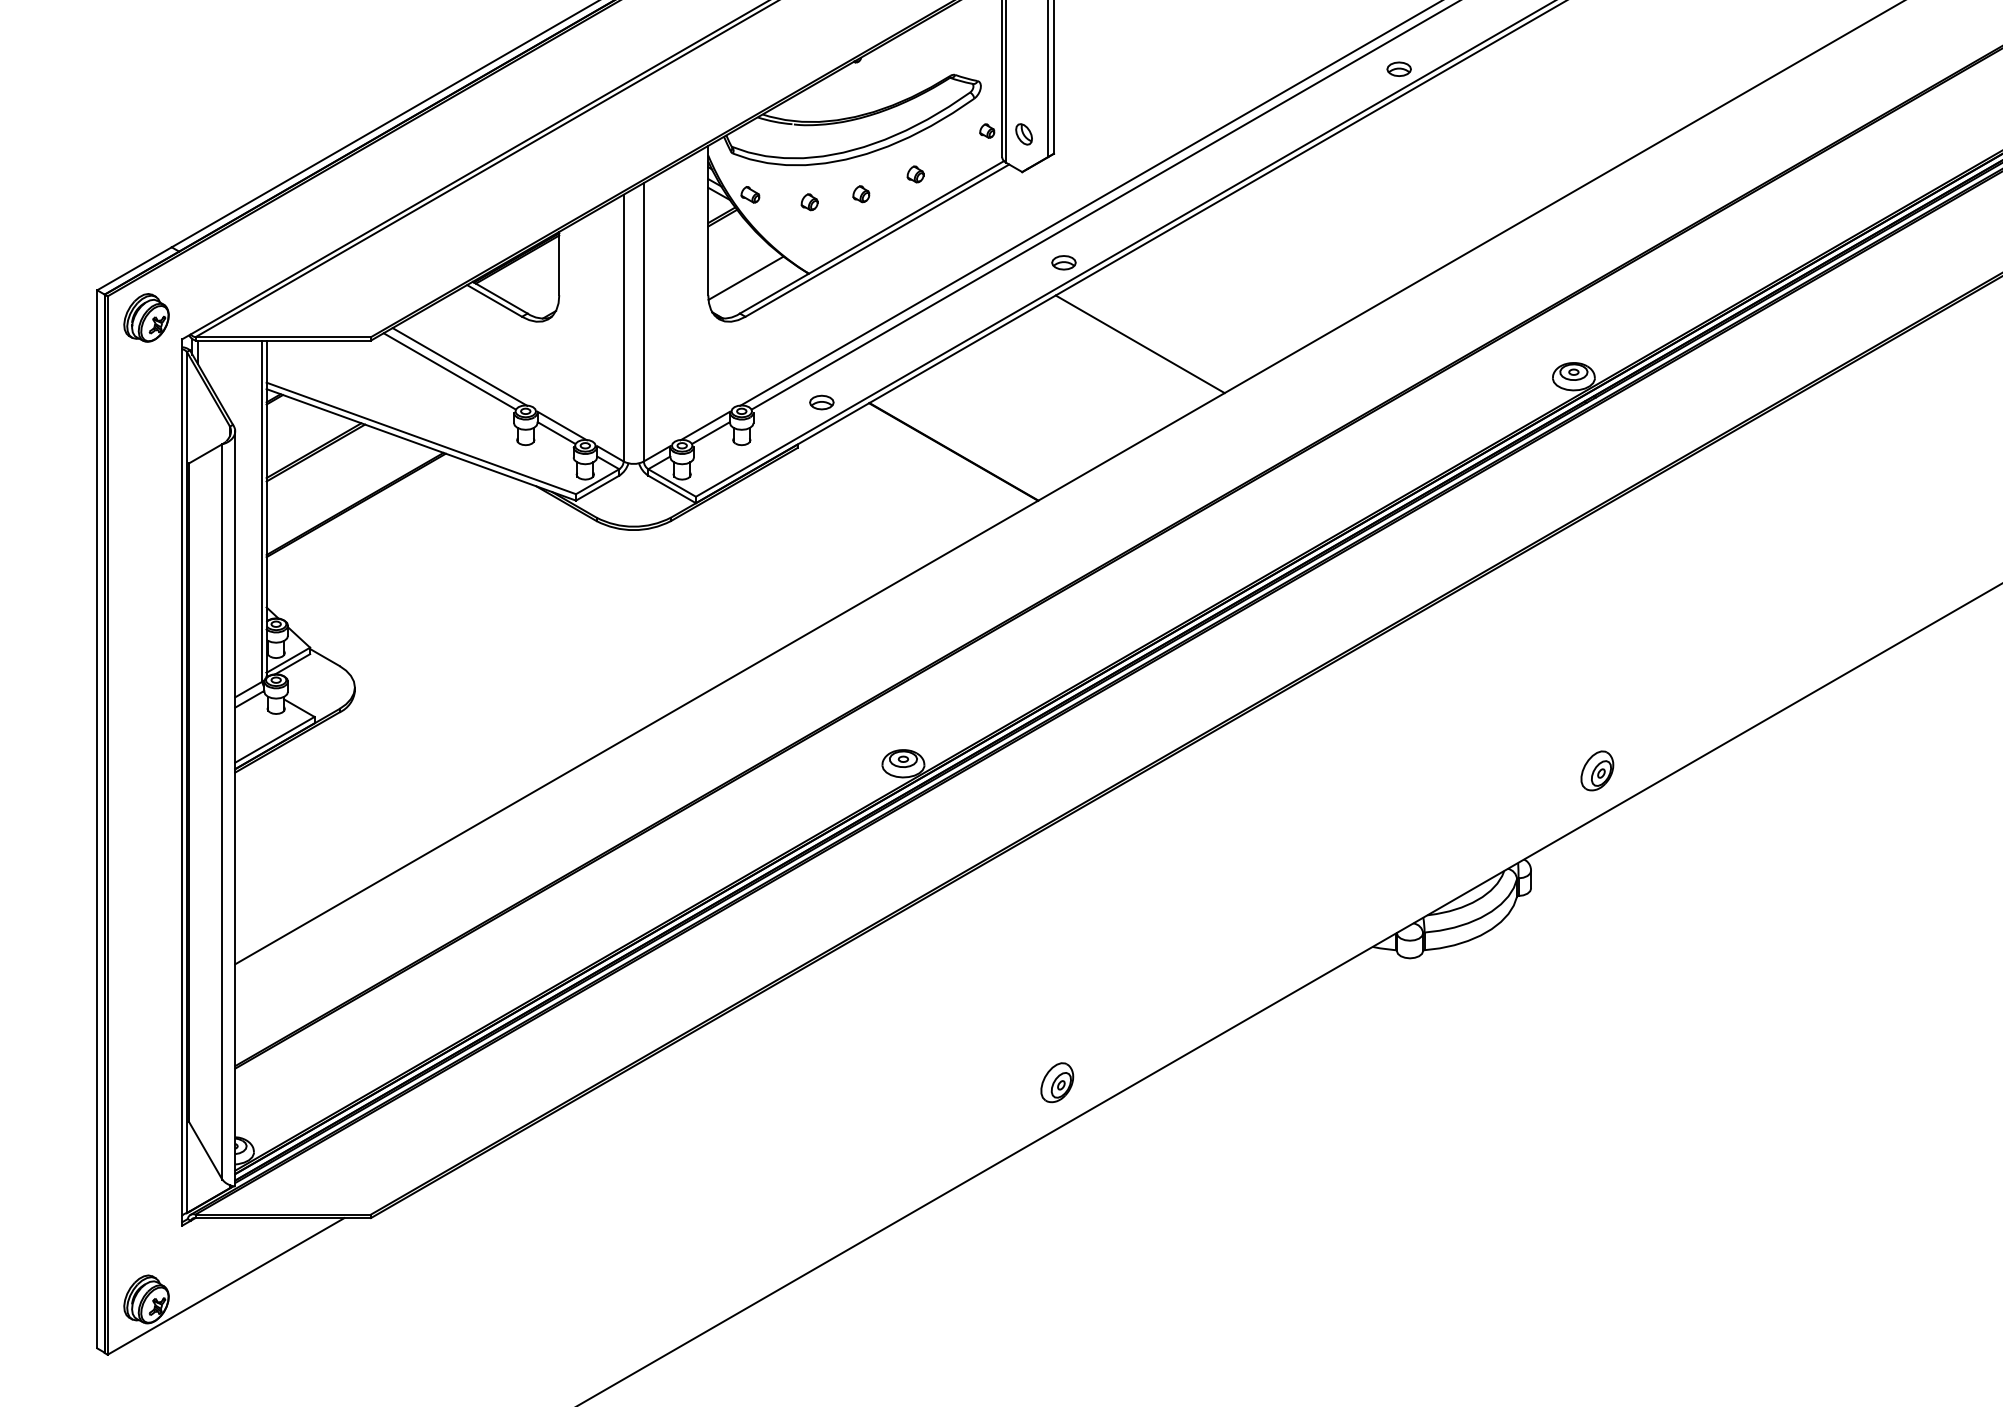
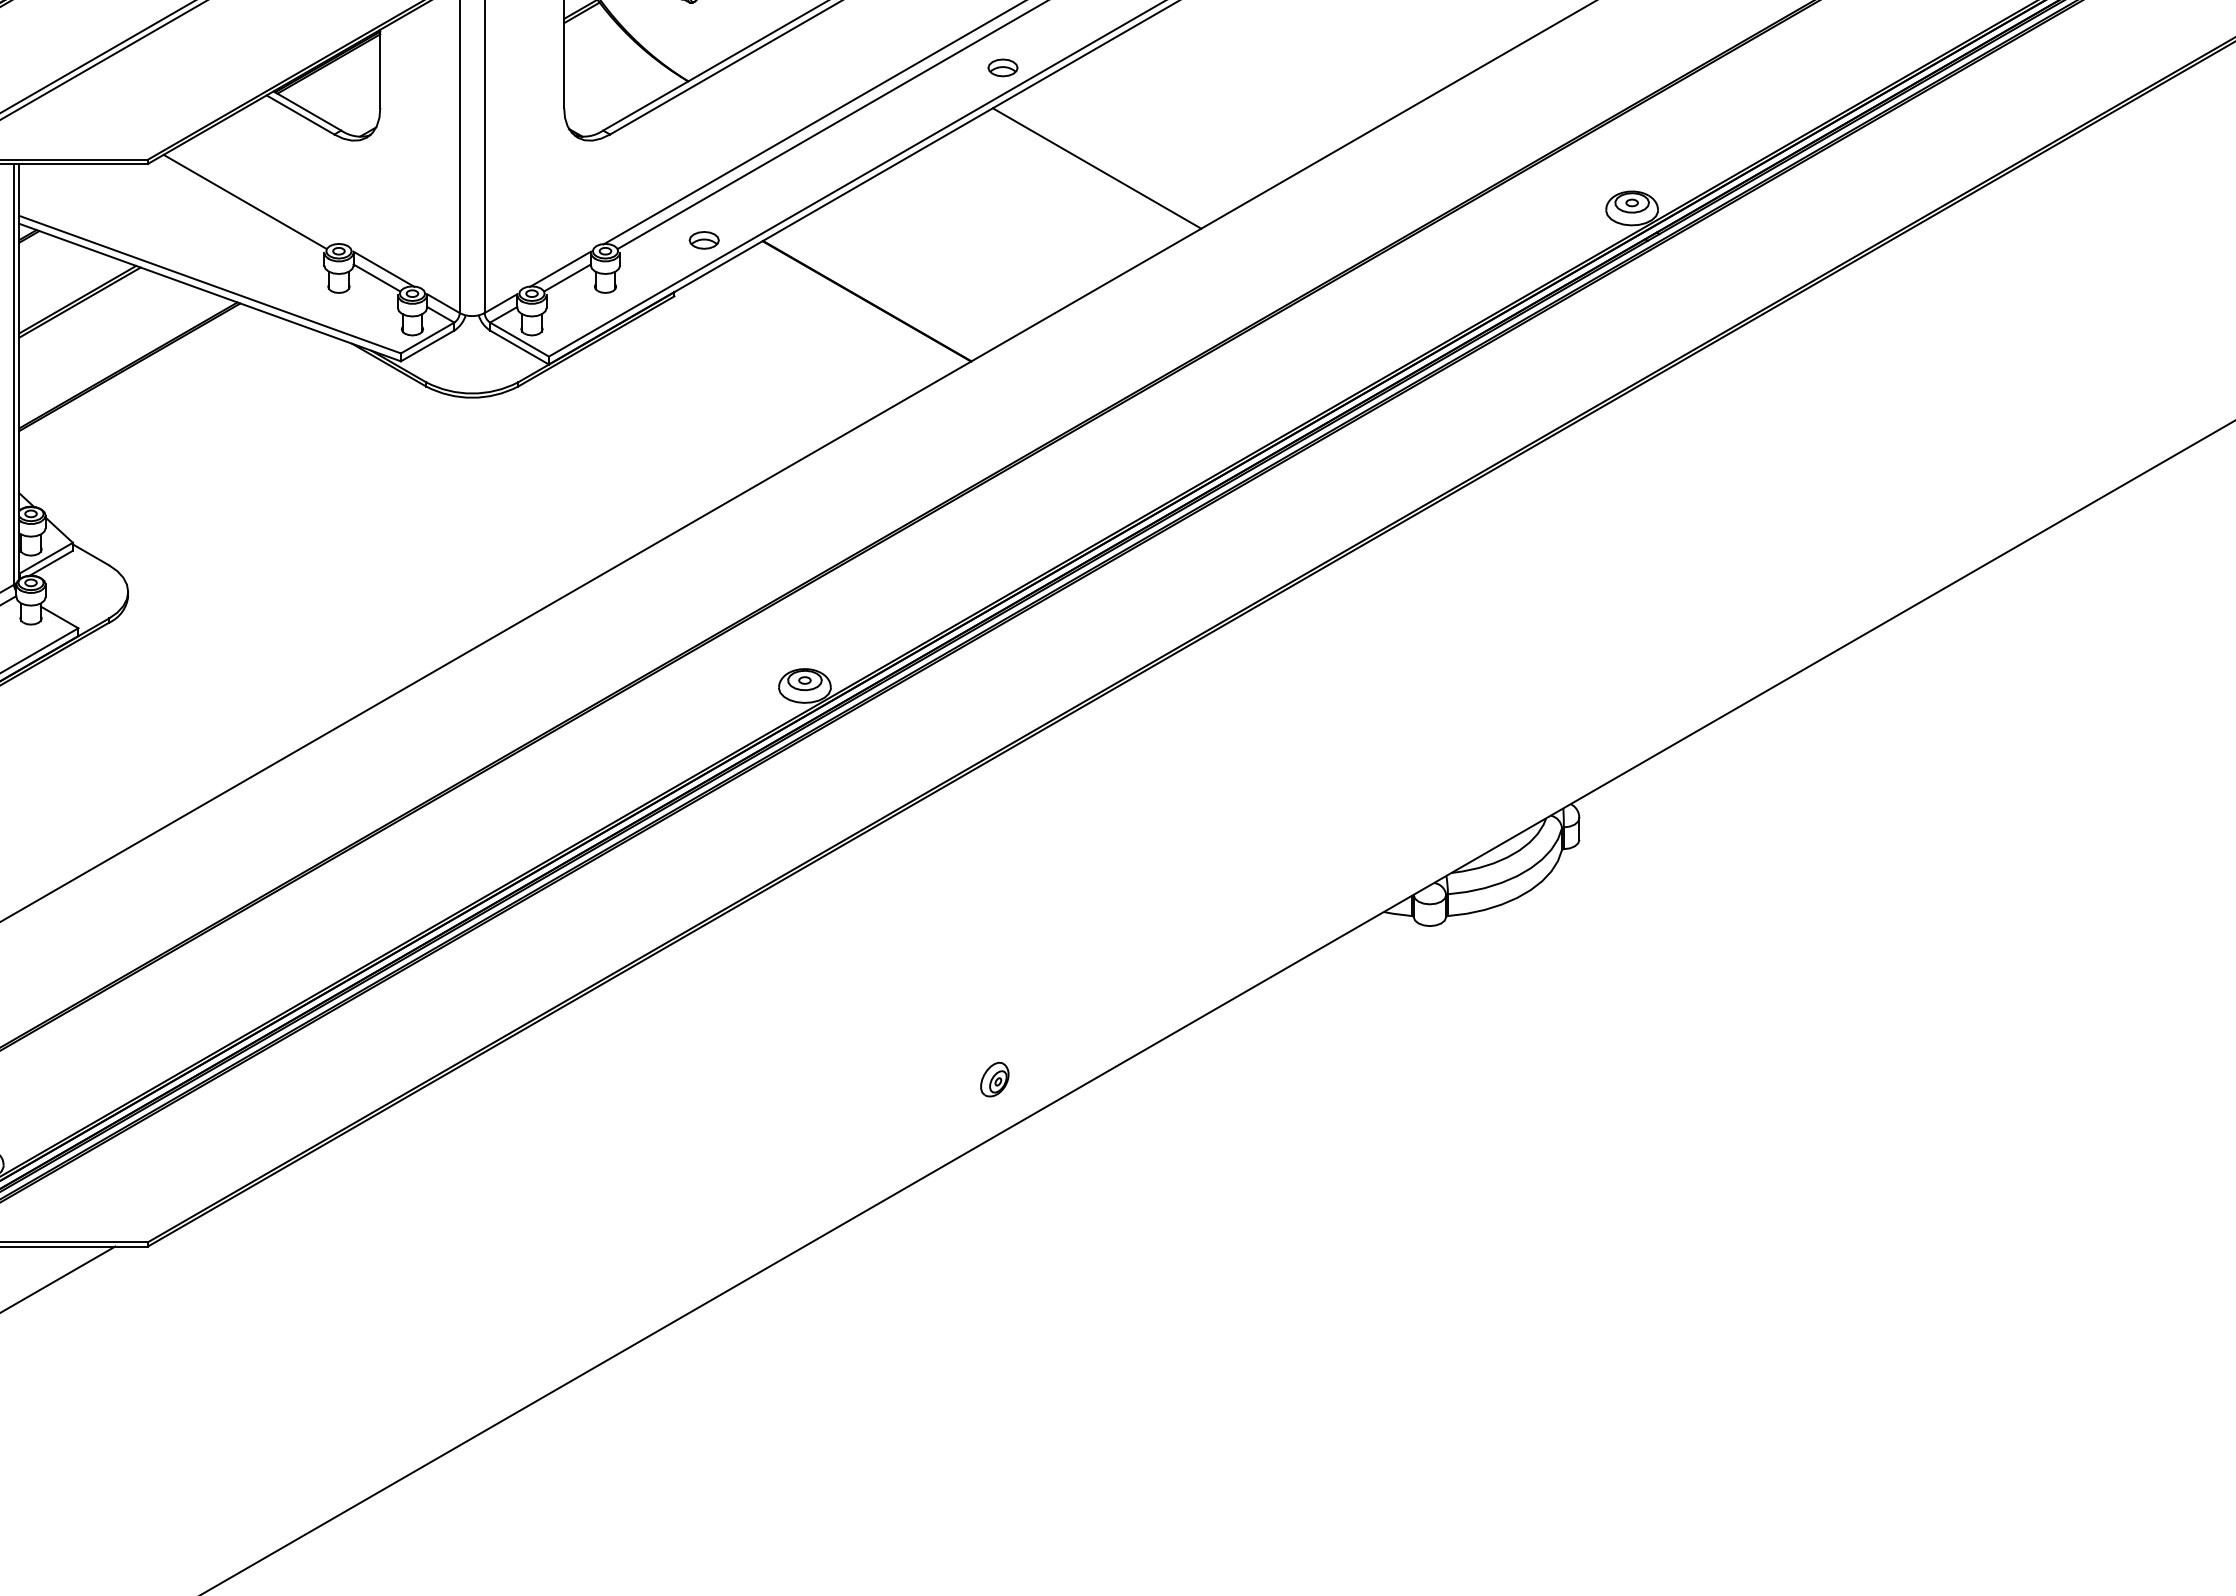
line: (745, 277) -> (610, 86), removed
line: (459, 366) -> (257, 195), removed
part: (1597, 770) -> (1661, 694), removed
part: (1057, 1082) -> (995, 1079), size x0.7

